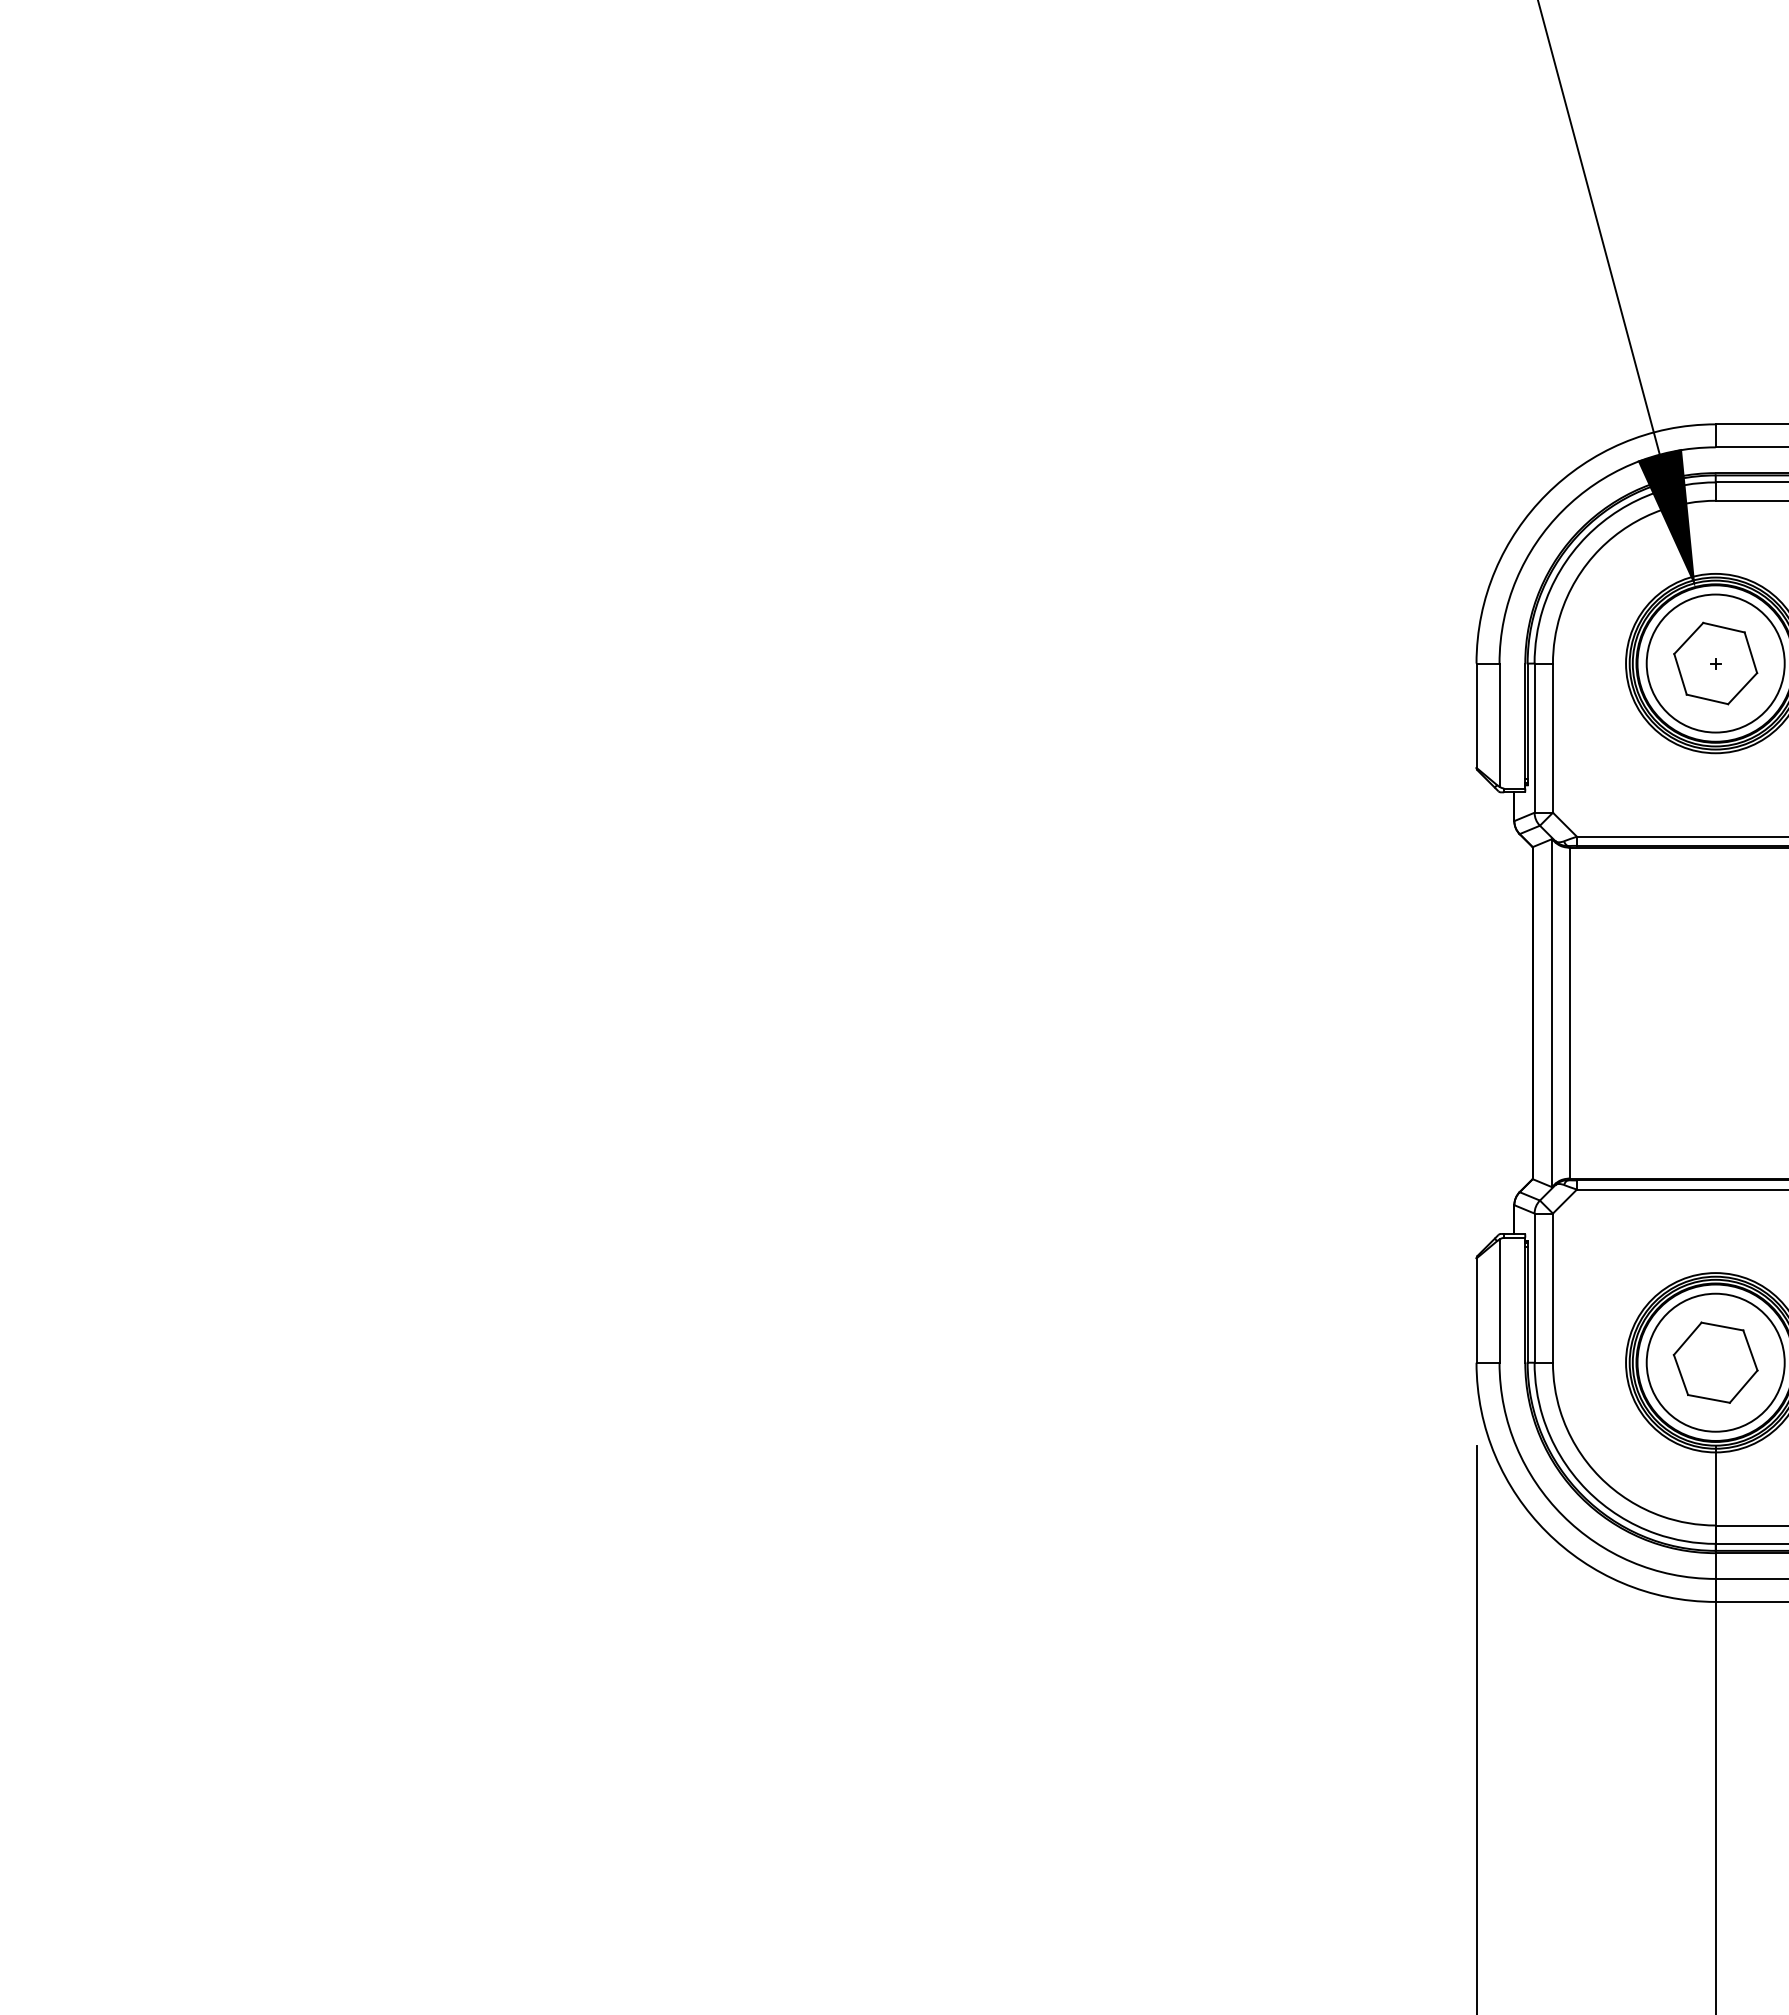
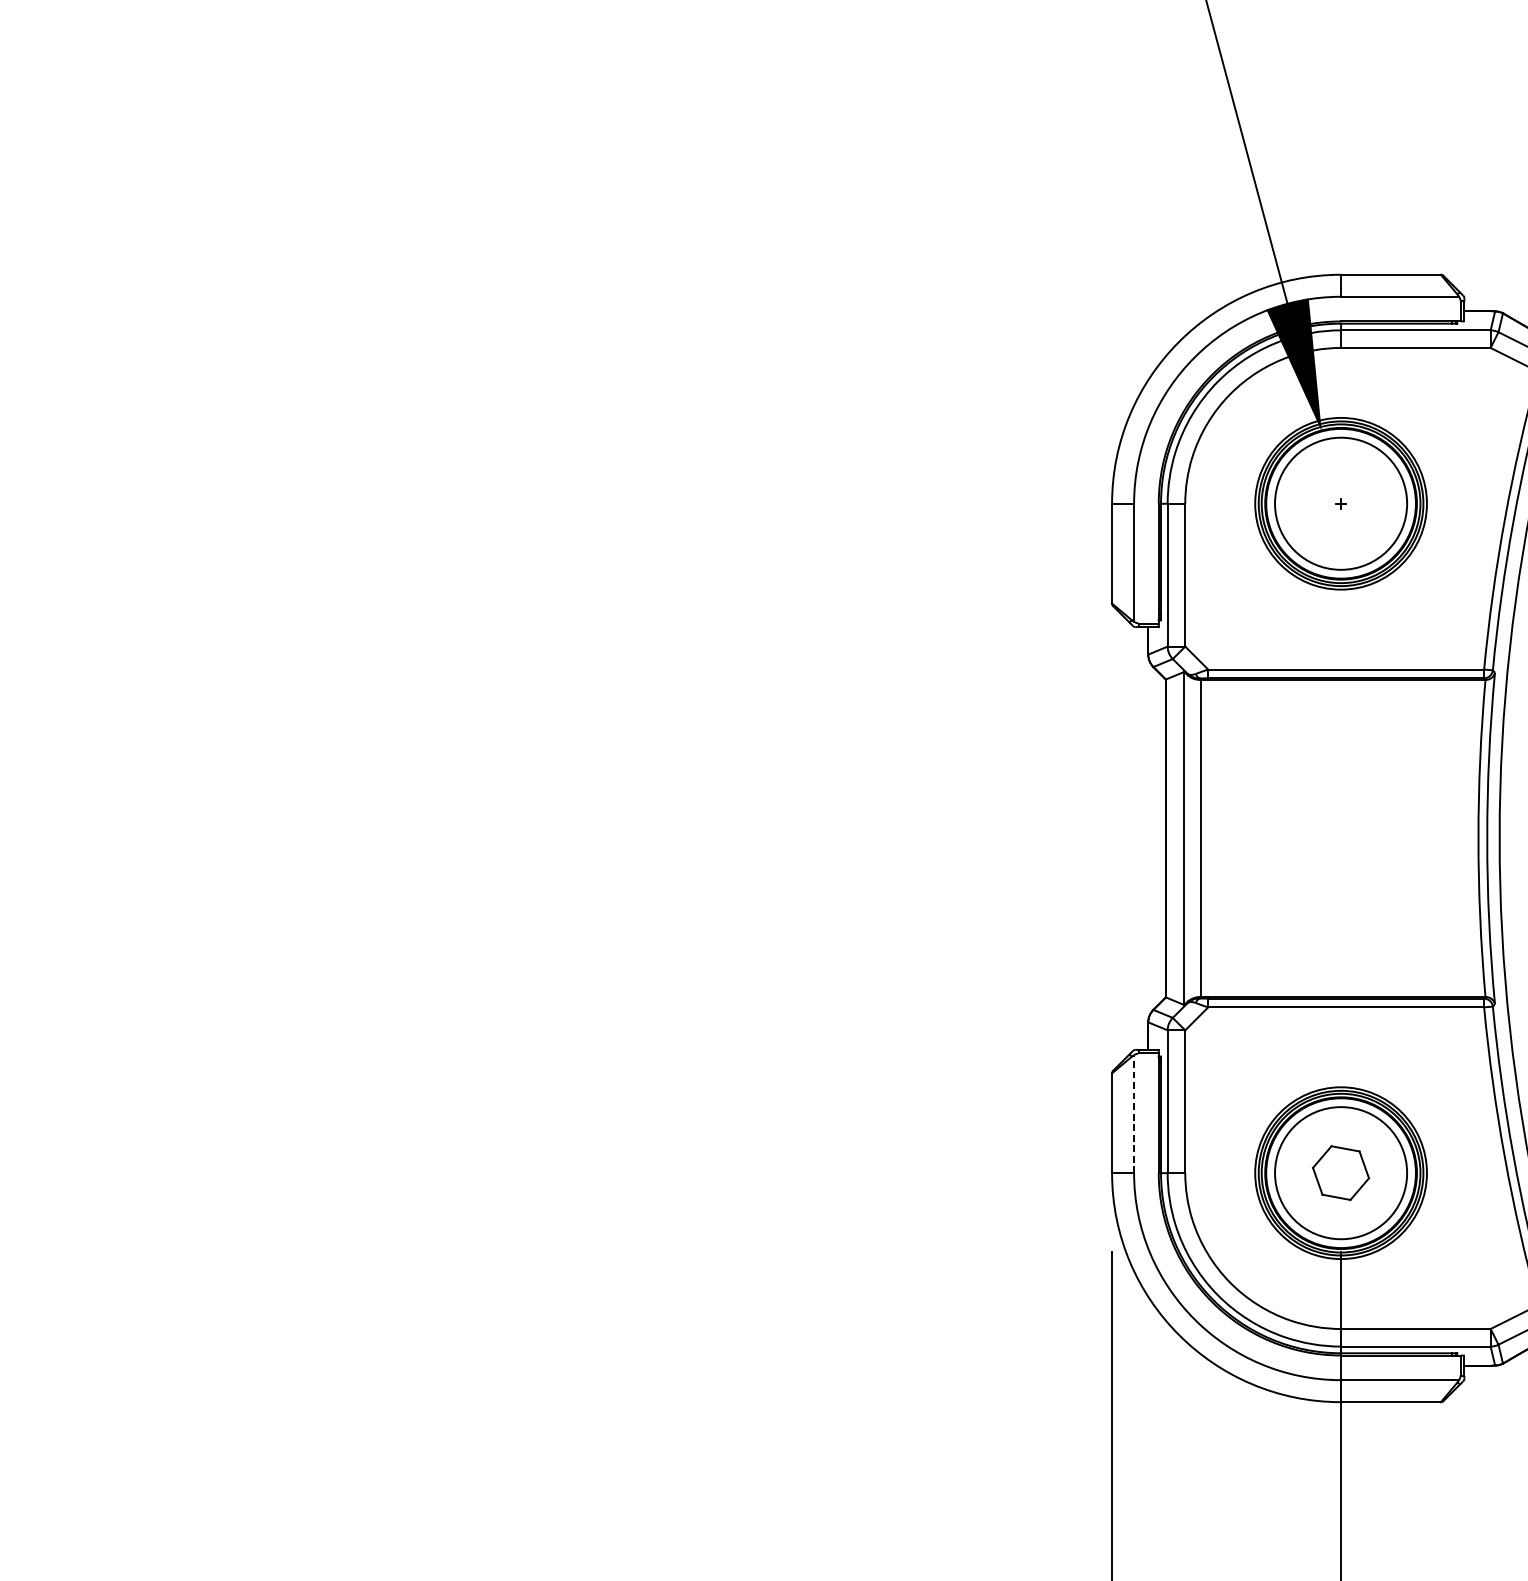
part: (1715, 663) -> (1340, 503), removed
line: (1499, 1301) -> (1134, 1114), solid -> dashed
part: (1715, 1362) -> (1340, 1172), size x0.7

